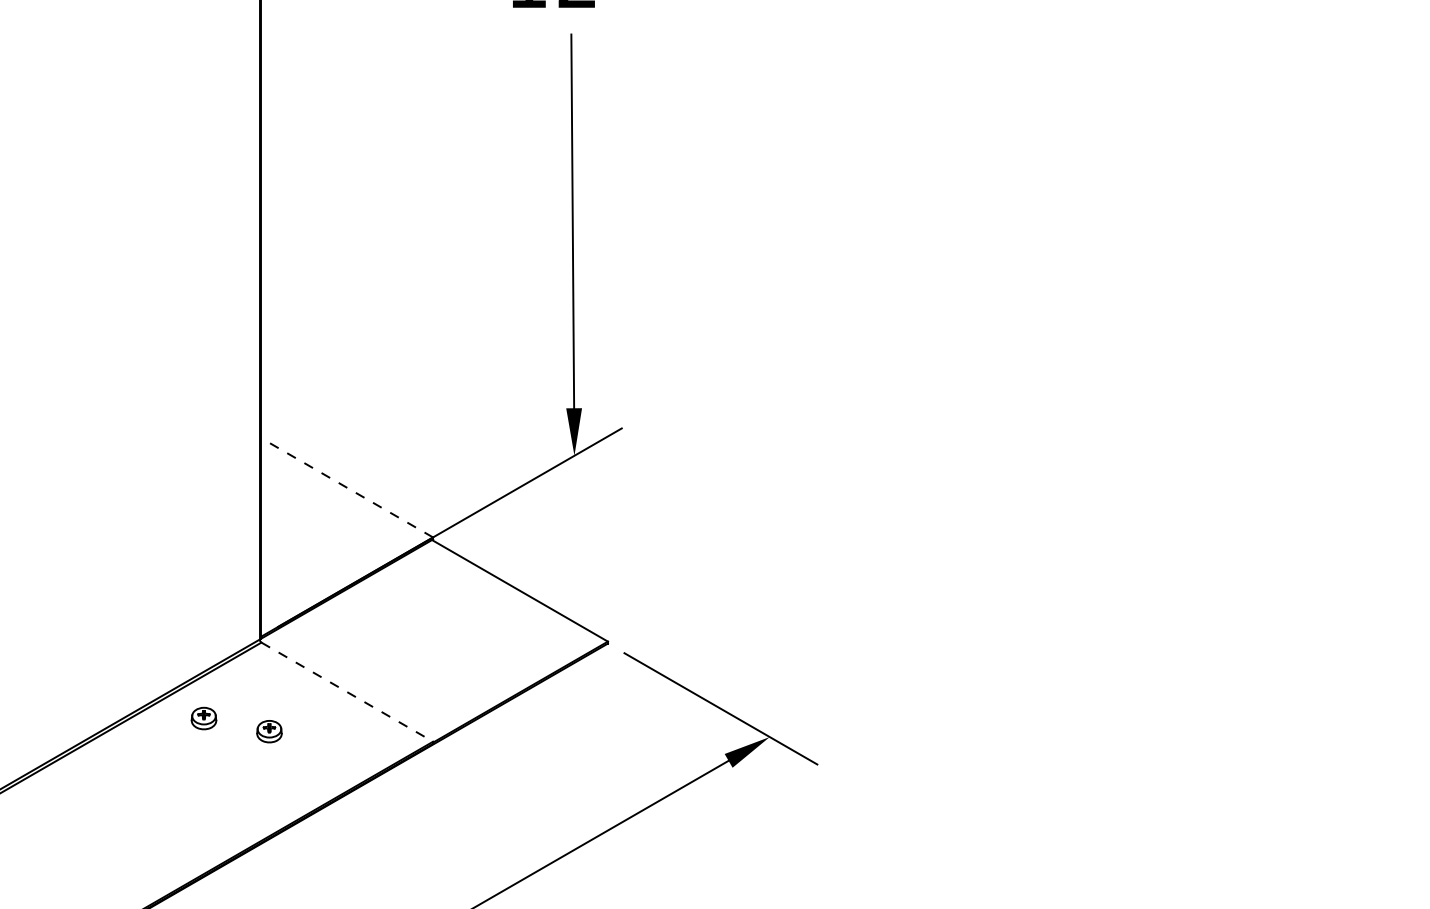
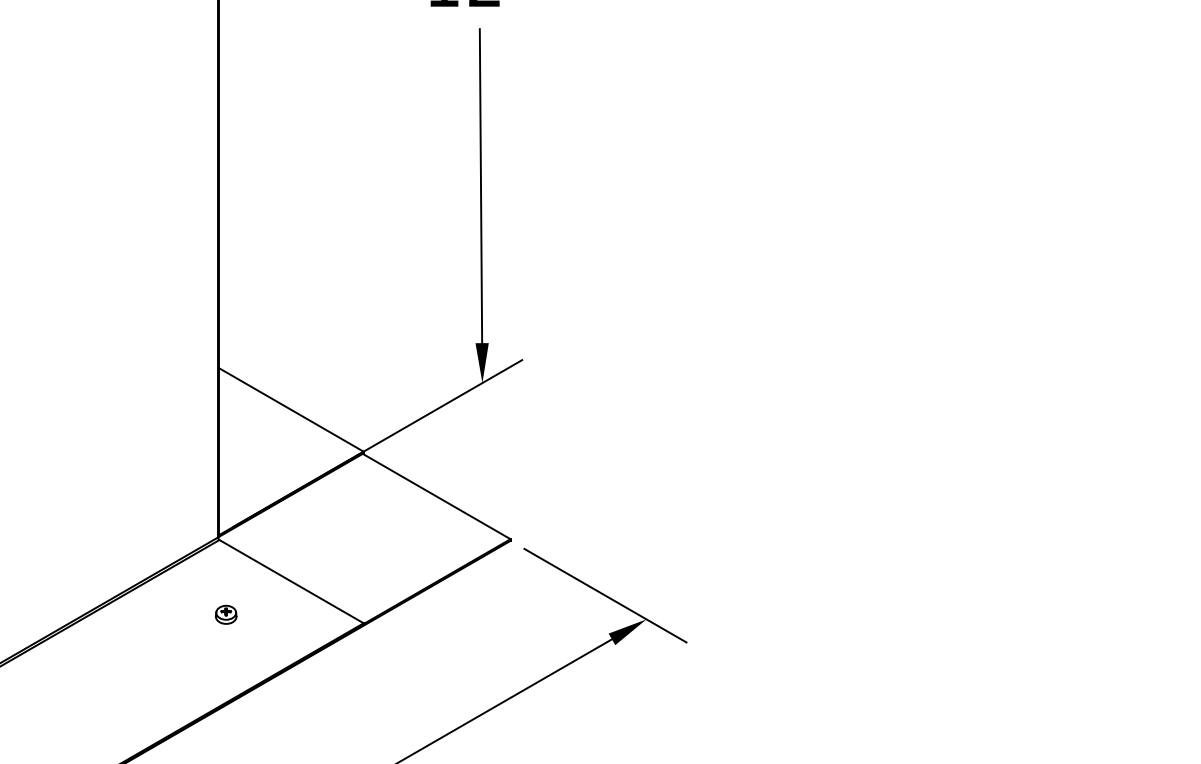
line: (347, 487) -> (291, 409), dashed -> solid
line: (348, 691) -> (292, 581), dashed -> solid
part: (203, 718) -> (170, 603), removed

